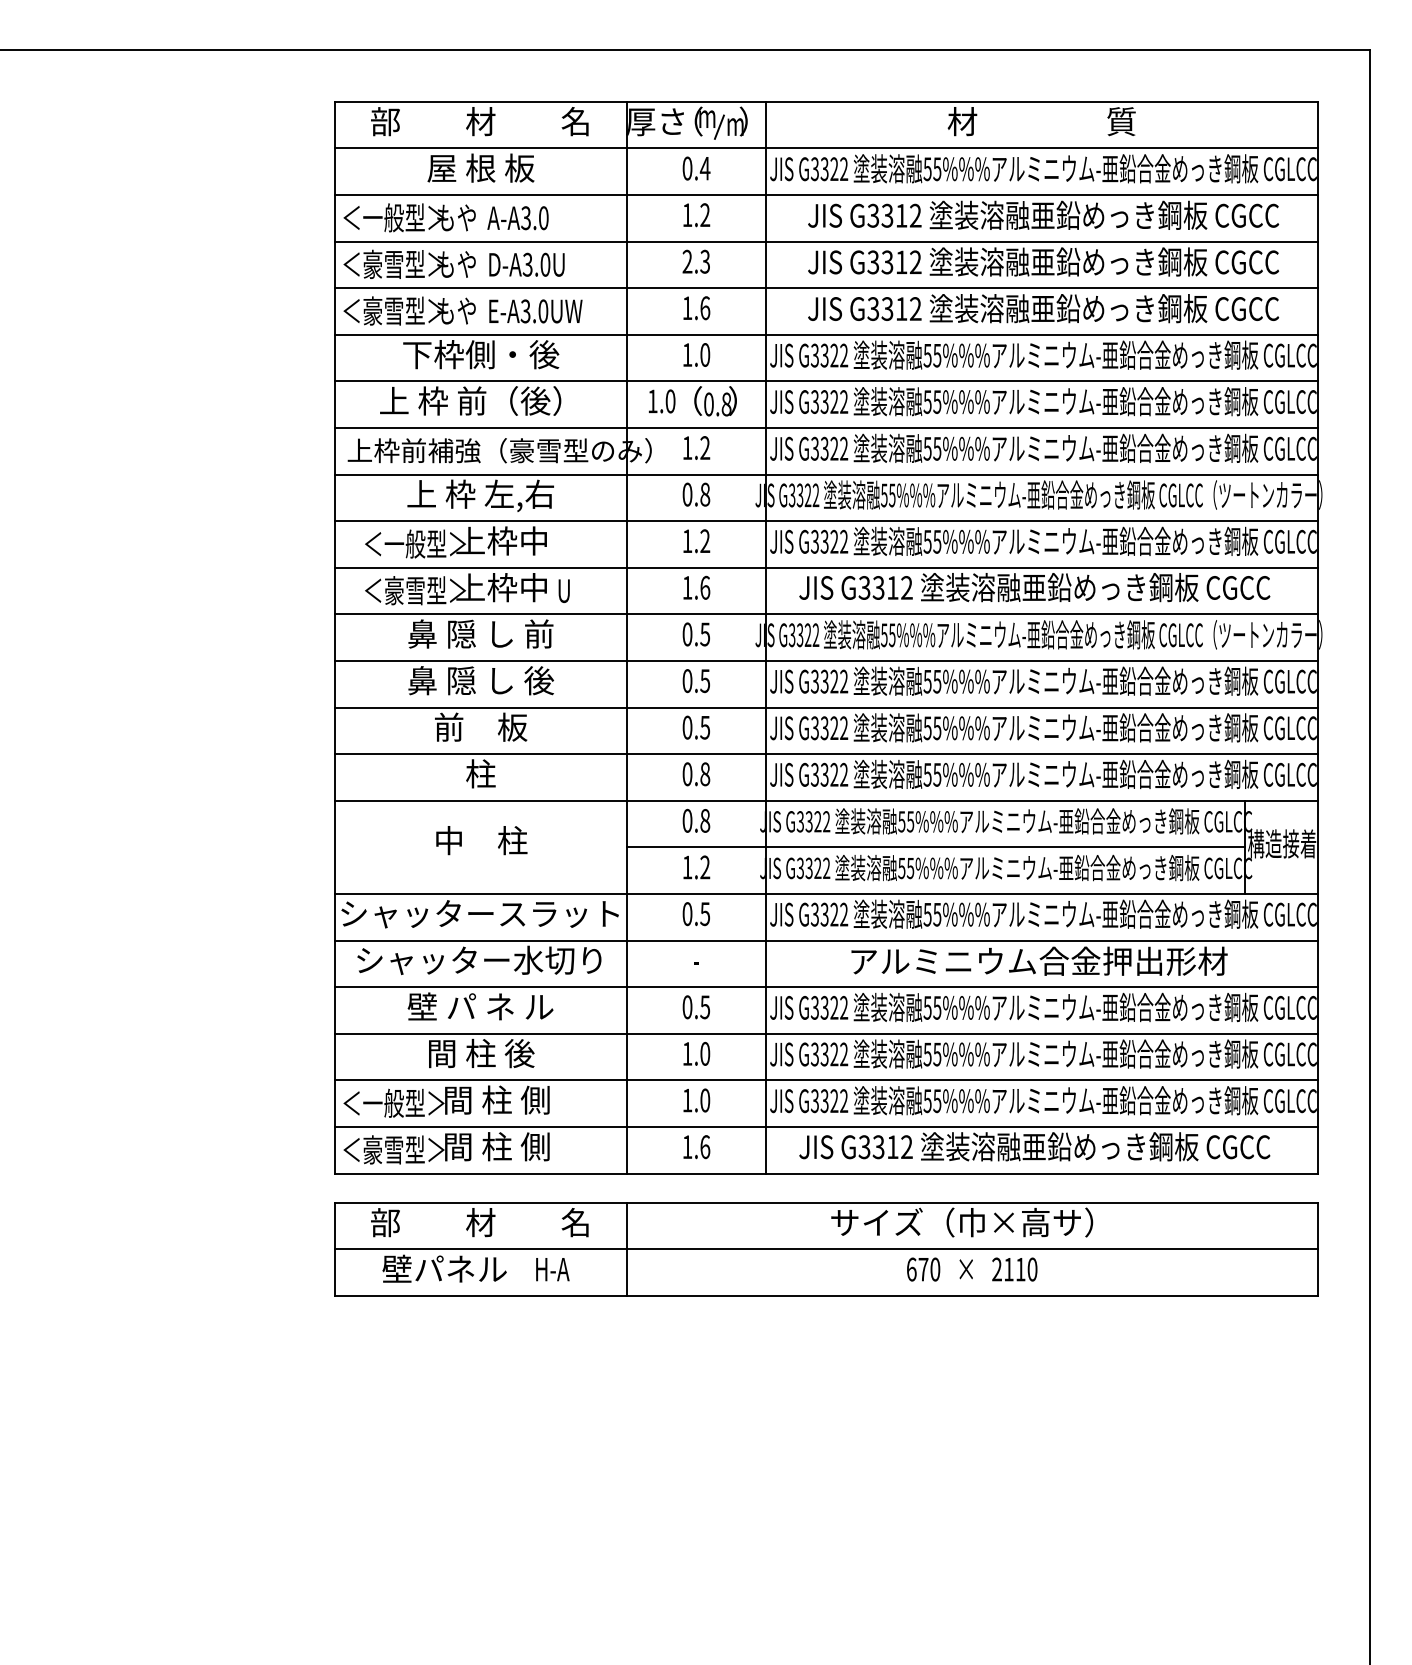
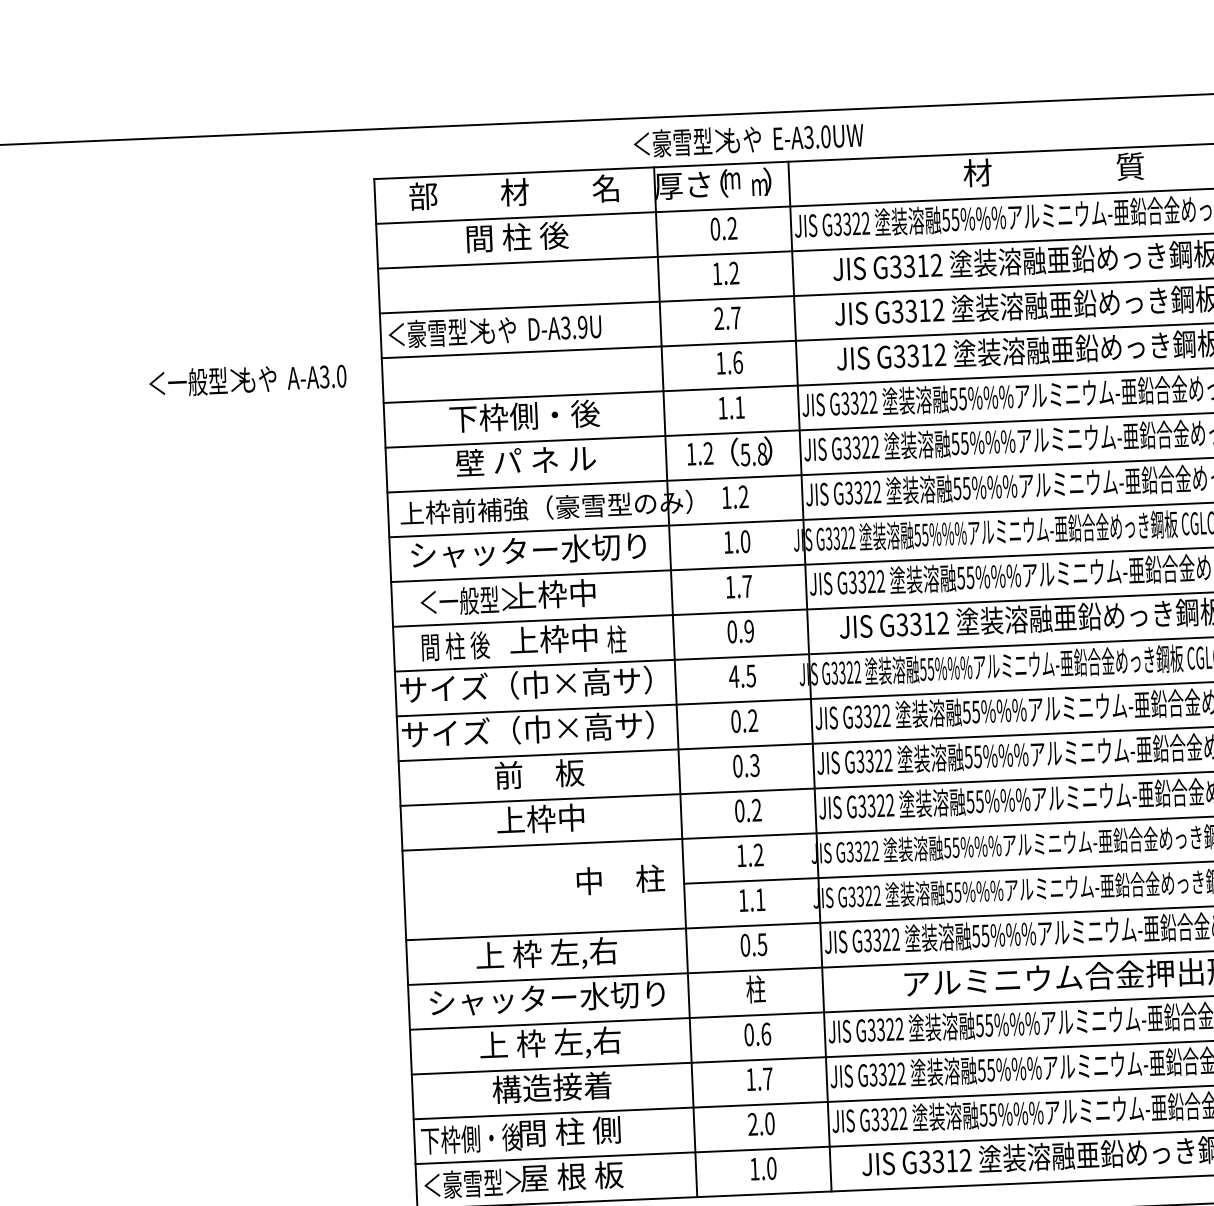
line: (718, 126) -> (743, 187), removed
text: (480, 167) -> (516, 236), 屋 根 板 -> 間 柱 後
text: (704, 168) -> (731, 228), 0.4 -> 0.2
text: (445, 217) -> (247, 379), moved
text: (705, 261) -> (736, 317), 2.3 -> 2.7
text: (545, 264) -> (582, 327), D-A3.0U -> D-A3.9U
text: (462, 310) -> (748, 139), moved
text: (705, 354) -> (740, 407), 1.0 -> 1.1
text: (470, 400) -> (516, 460), 上 枠 前（後） -> 壁 パ ネ ル
text: (670, 401) -> (708, 453), 1.0 -> 1.2
text: (708, 404) -> (745, 454), 0.8 -> 5.8
text: (696, 494) -> (737, 541), 0.8 -> 1.0
text: (479, 495) -> (528, 551), 上 枠 左,右 -> シャッター水切り
text: (705, 540) -> (747, 585), 1.2 -> 1.7
text: (696, 587) -> (740, 631), 1.6 -> 0.9
text: (415, 590) -> (471, 645), ＜豪雪型＞ -> 間 柱 後
text: (567, 590) -> (617, 639), U -> 柱
text: (470, 633) -> (525, 684), 鼻 隠 し 前 -> サイズ（巾×高サ）
text: (687, 634) -> (734, 676), 0.5 -> 4.5
text: (470, 680) -> (527, 729), 鼻 隠 し 後 -> サイズ（巾×高サ）
text: (705, 681) -> (753, 721), 0.5 -> 0.2
text: (705, 726) -> (755, 764), 0.5 -> 0.3
text: (479, 773) -> (539, 818), 柱 -> 上枠中
text: (705, 774) -> (757, 810), 0.8 -> 0.2
text: (696, 820) -> (750, 855), 0.8 -> 1.2
text: (481, 840) -> (620, 879), moved
text: (705, 867) -> (760, 899), 1.2 -> 1.1
text: (479, 915) -> (545, 955), シャッタースラット -> 上 枠 左,右
text: (696, 959) -> (755, 988), - -> 柱
text: (705, 1007) -> (766, 1034), 0.5 -> 0.6
text: (480, 1008) -> (550, 1044), 壁 パ ネ ル -> 上 枠 左,右
text: (480, 1053) -> (552, 1087), 間 柱 後 -> 構造接着
text: (705, 1053) -> (768, 1078), 1.0 -> 1.7
text: (687, 1100) -> (752, 1124), 1.0 -> 2.0
text: (394, 1102) -> (471, 1138), ＜一般型＞ -> 下枠側・後
text: (496, 1146) -> (571, 1176), 間 柱 側 -> 屋 根 板
text: (705, 1146) -> (772, 1167), 1.6 -> 1.0

